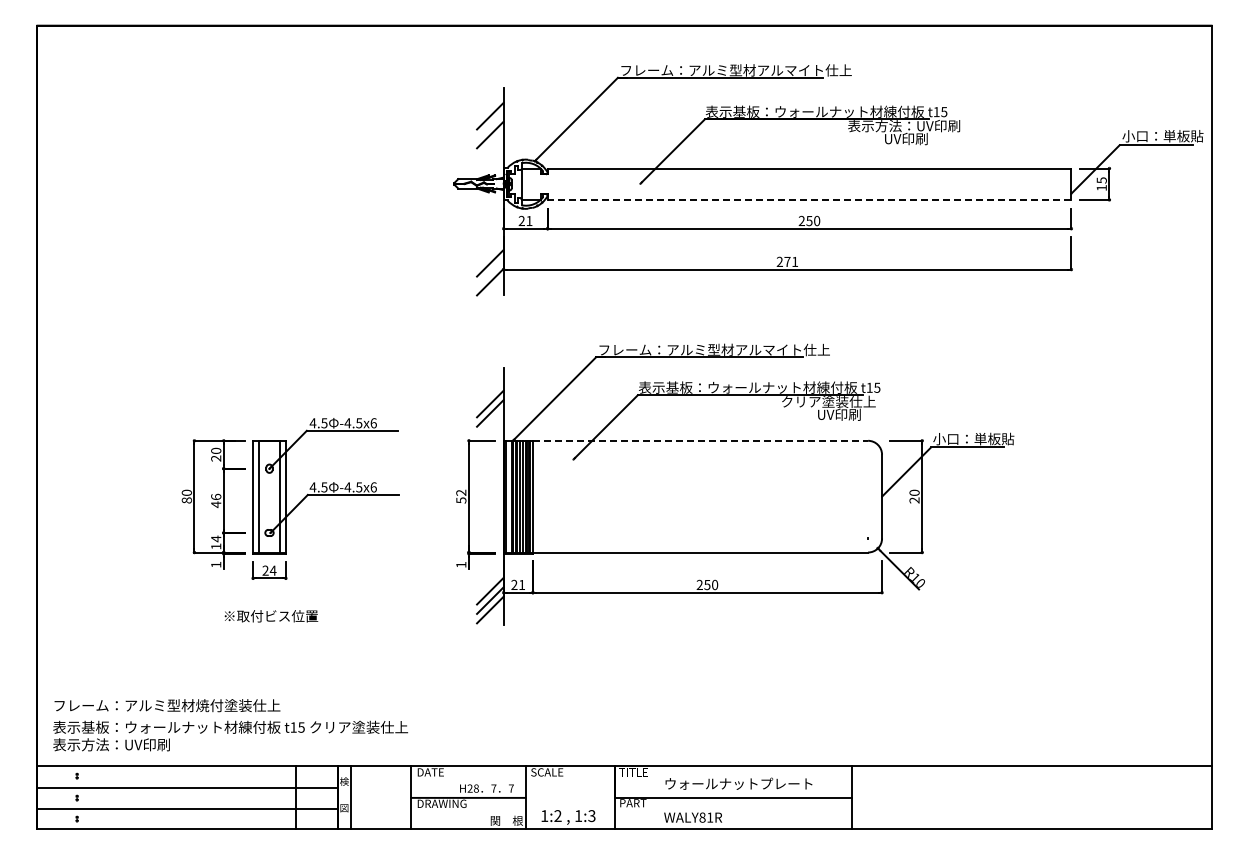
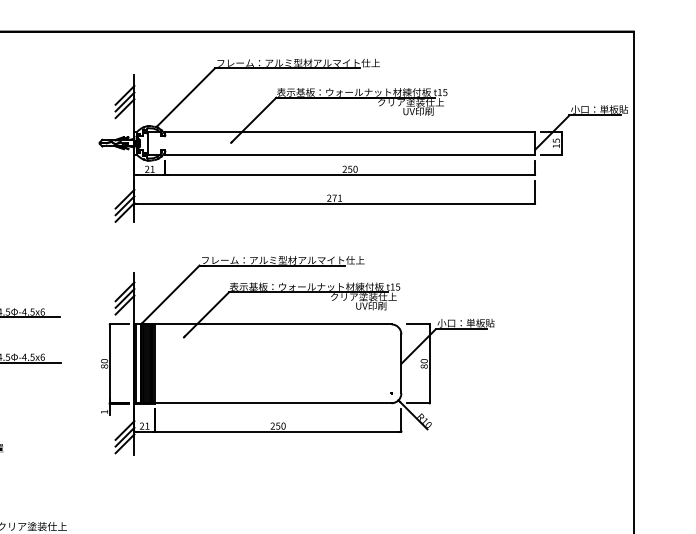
line: (490, 125) -> (125, 101), added
text: (904, 125) -> (417, 101), 表示方法：UV印刷 -> クリア塗装仕上
line: (809, 199) -> (350, 154), dashed -> solid
line: (490, 272) -> (125, 205), added
line: (490, 394) -> (125, 291), added
line: (700, 440) -> (273, 324), dashed -> solid
text: (461, 496) -> (104, 363), 52 -> 80
text: (914, 500) -> (424, 366), 20 -> 80

